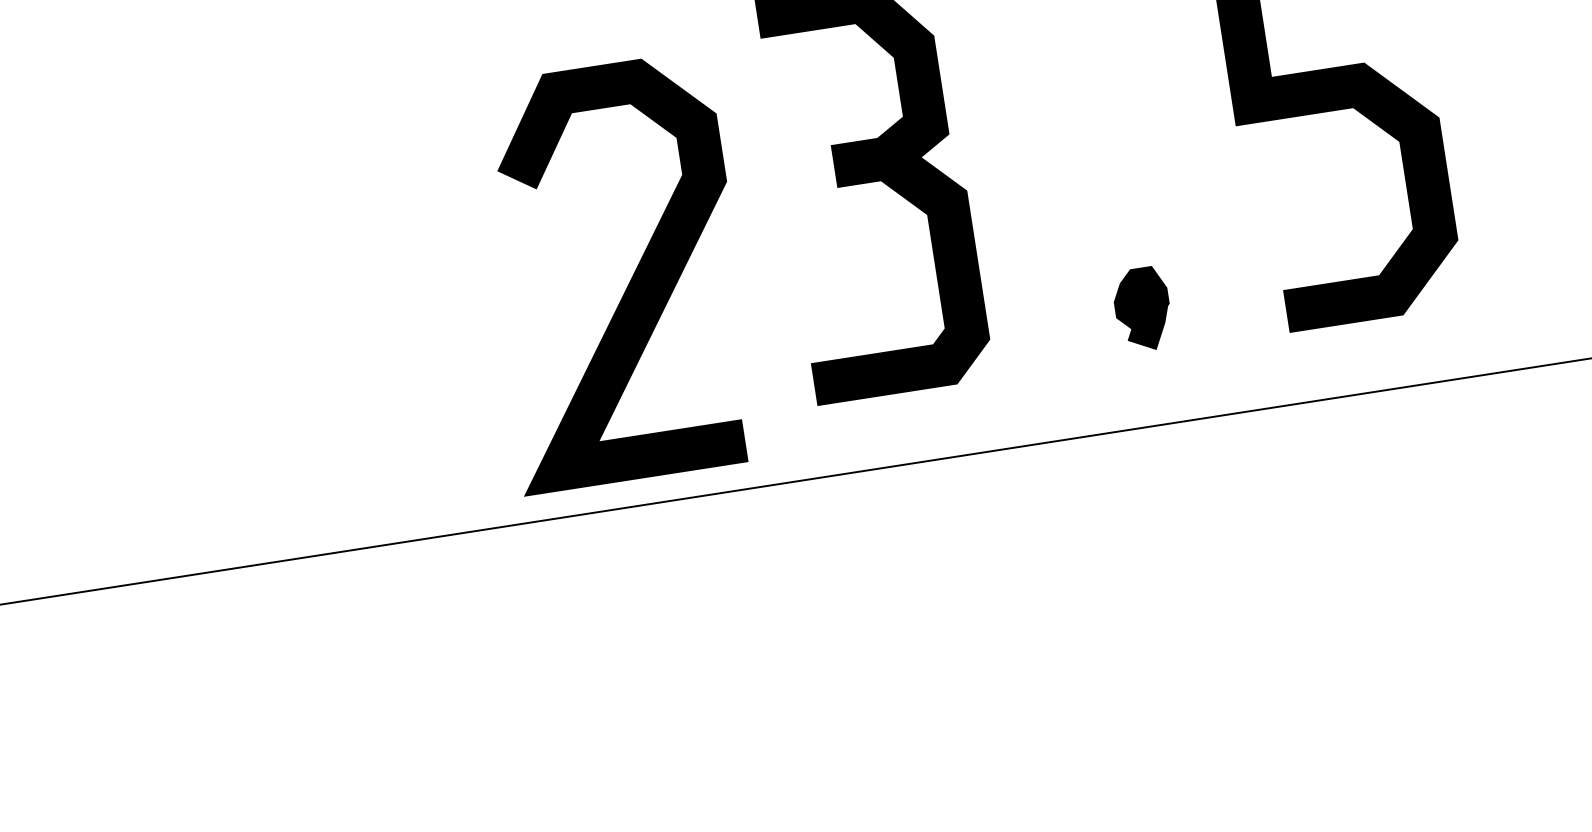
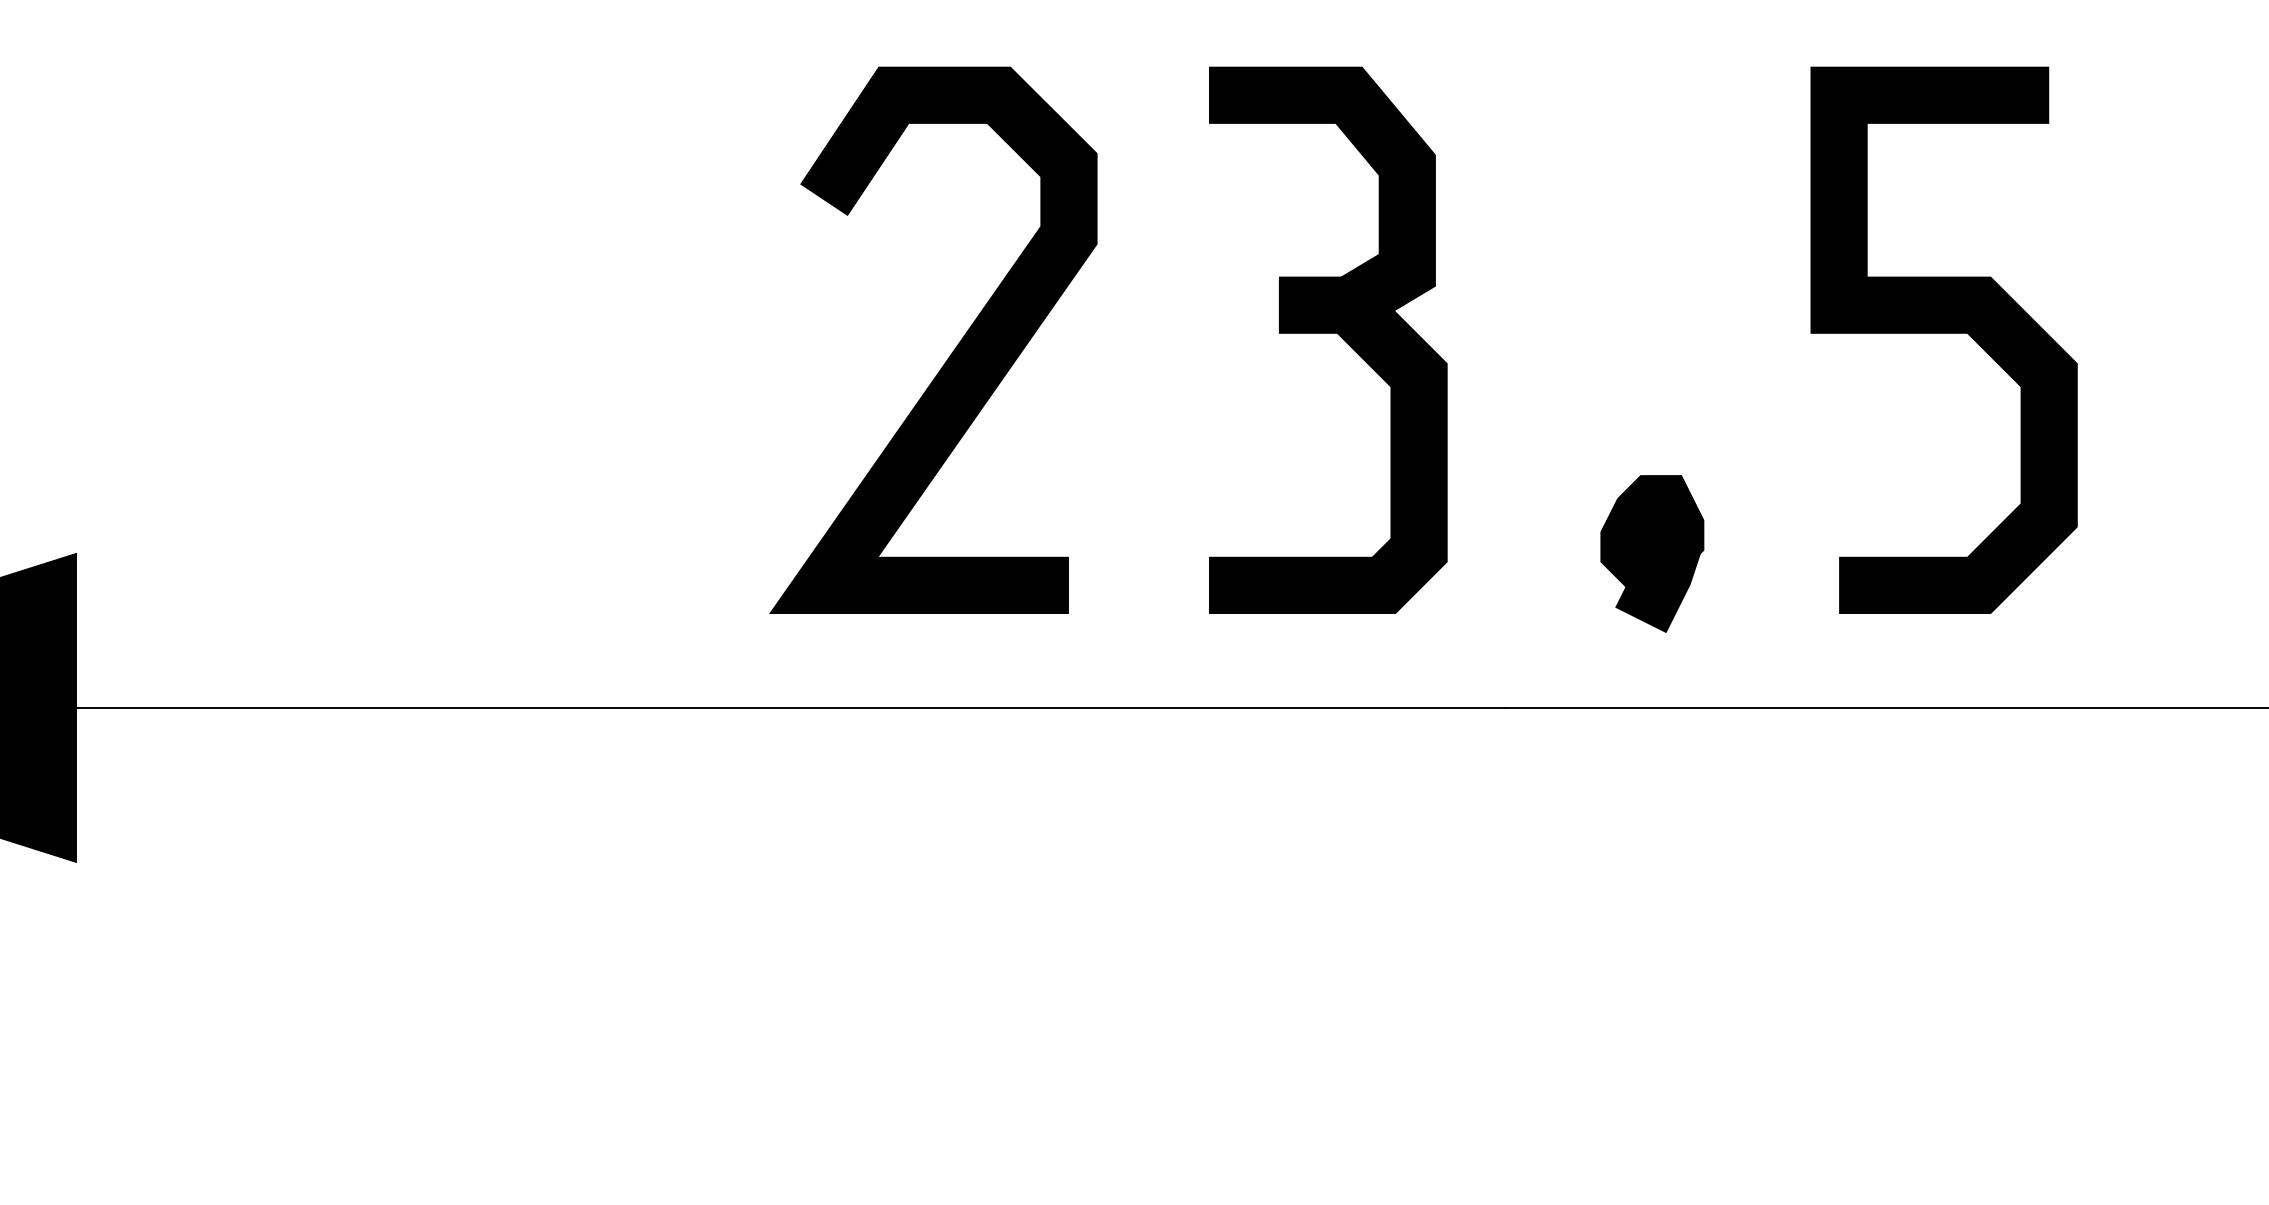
curve: (630, 278) -> (952, 351), moved
part: (1142, 309) -> (1652, 553), size x1.43

